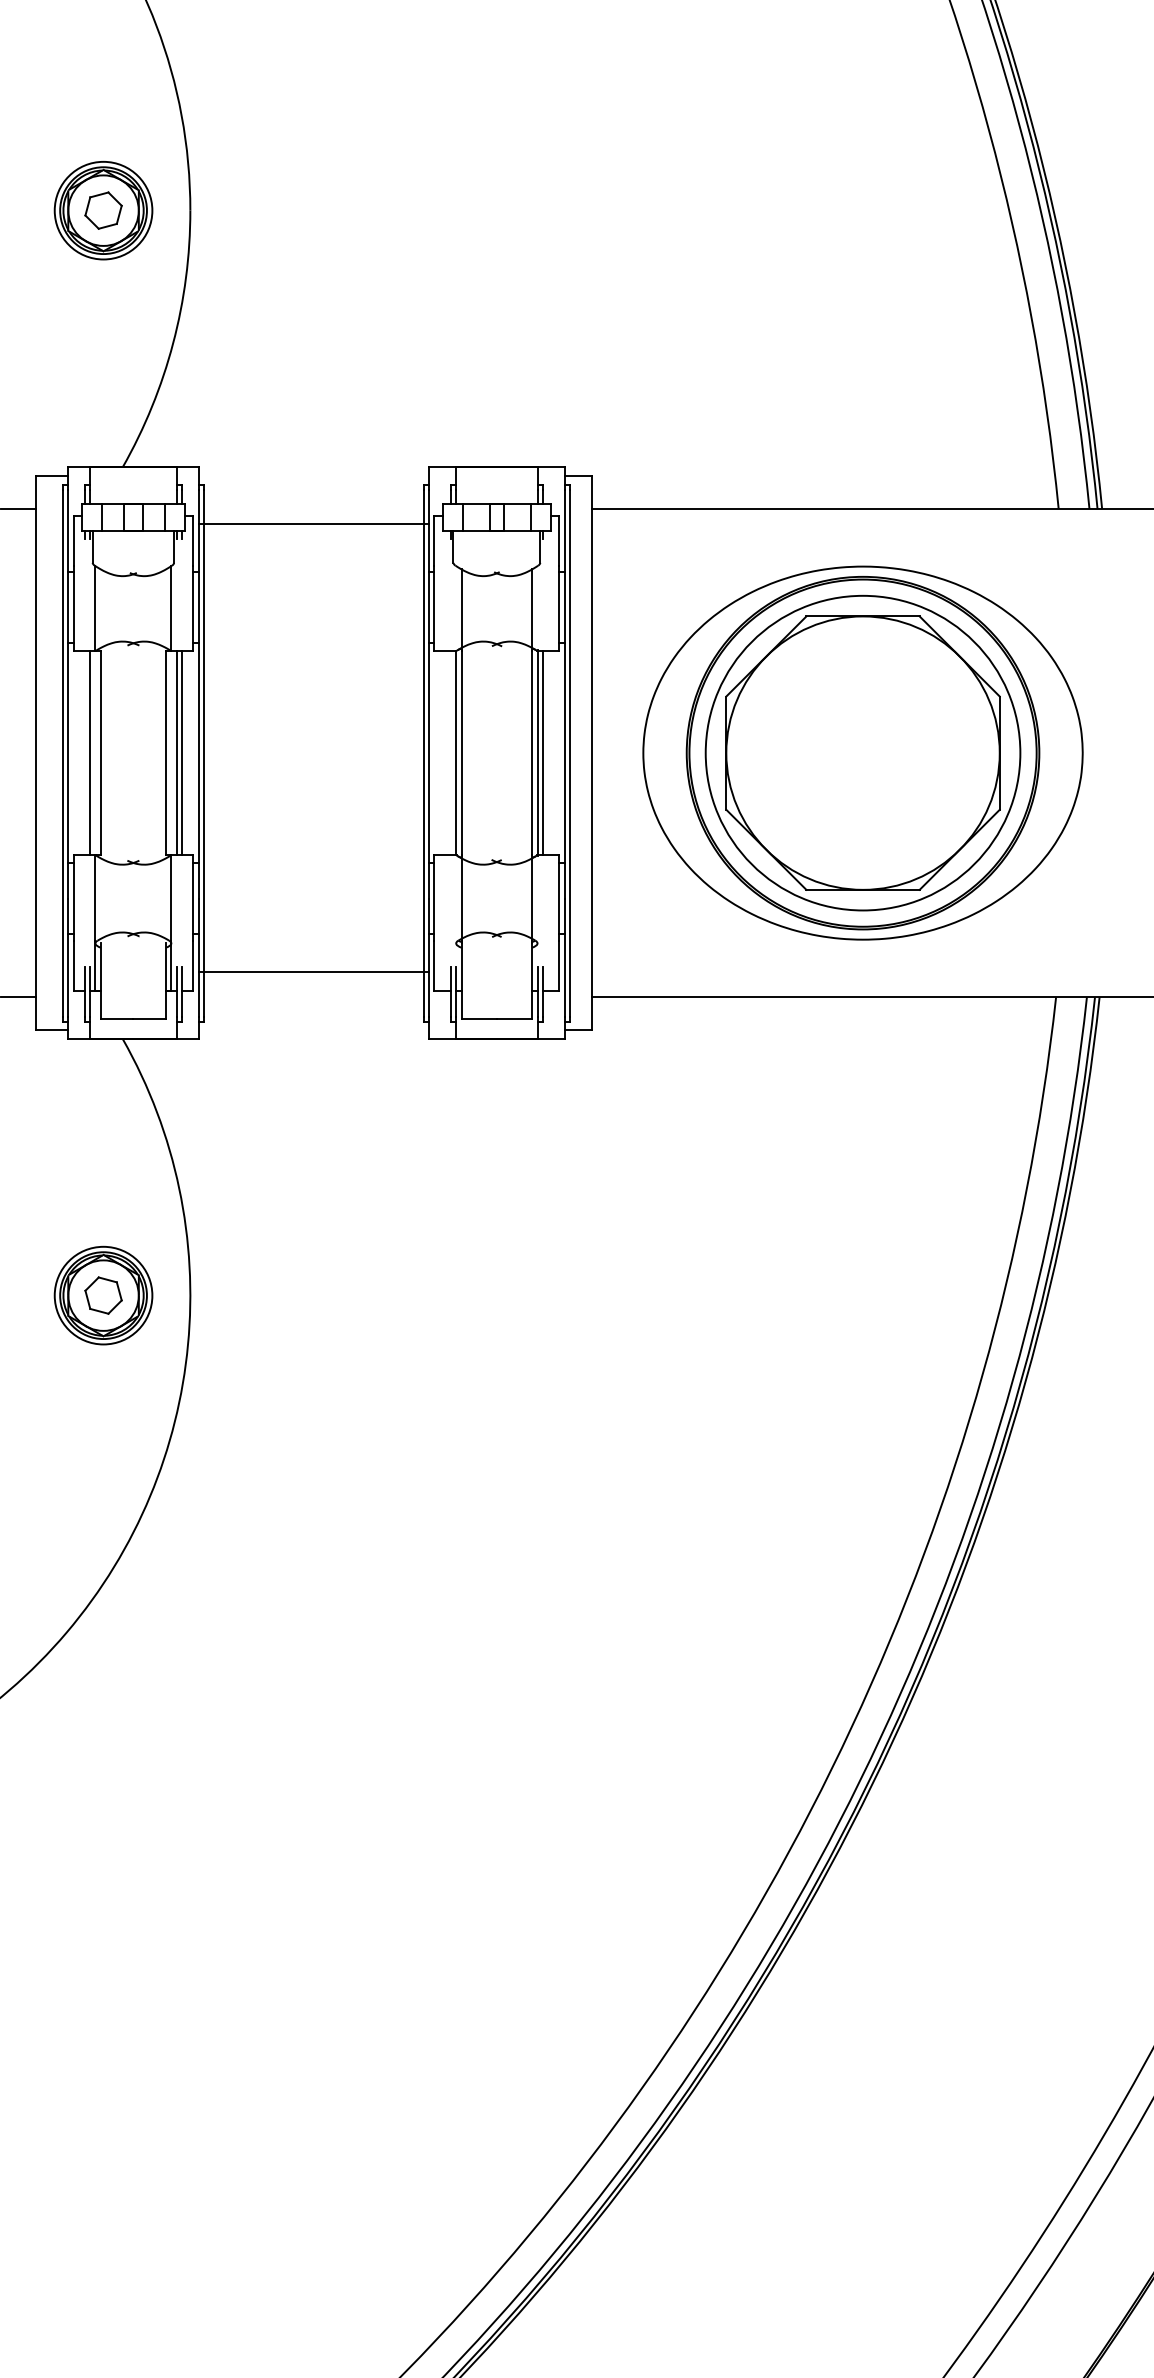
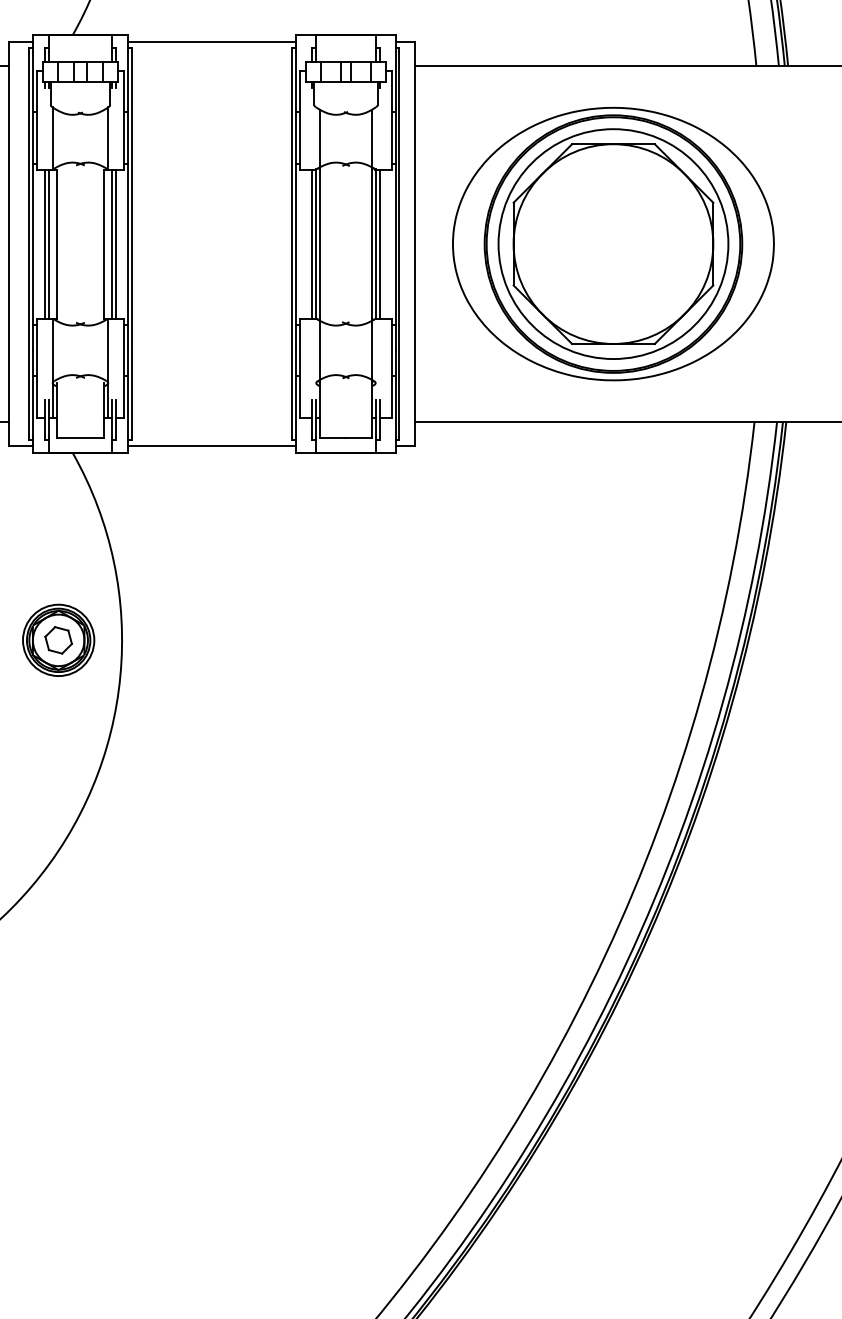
line: (313, 524) -> (212, 42), moved
line: (84, 753) -> (44, 244), added
line: (450, 753) -> (312, 244), added
line: (313, 971) -> (212, 445), moved

